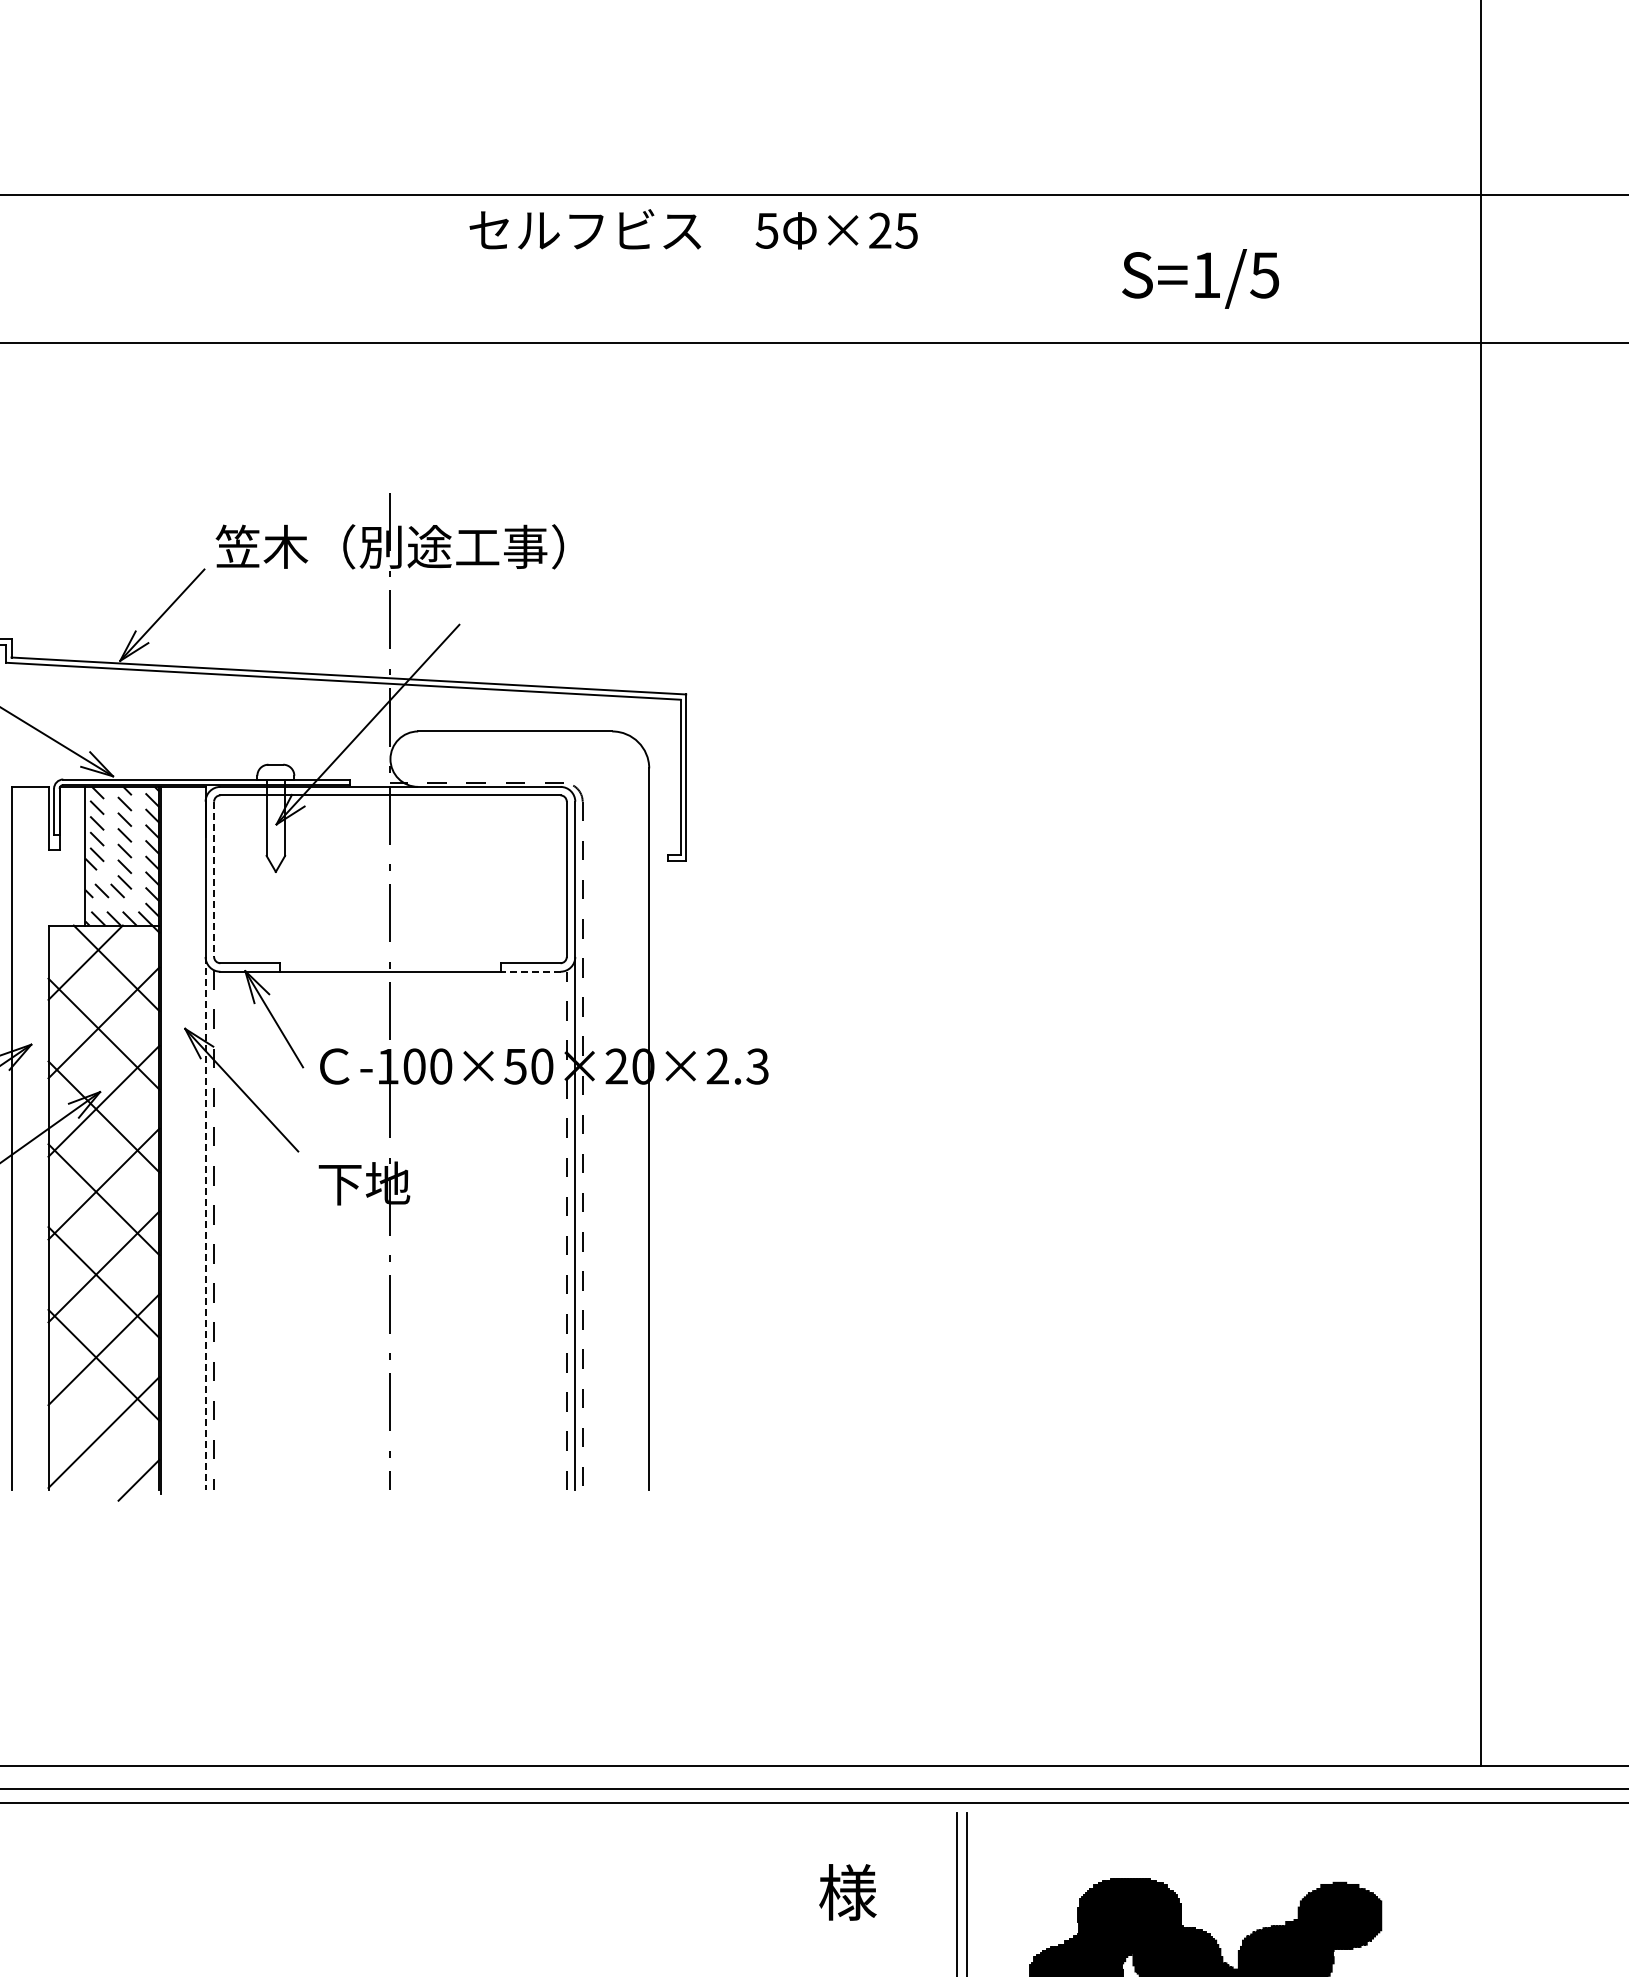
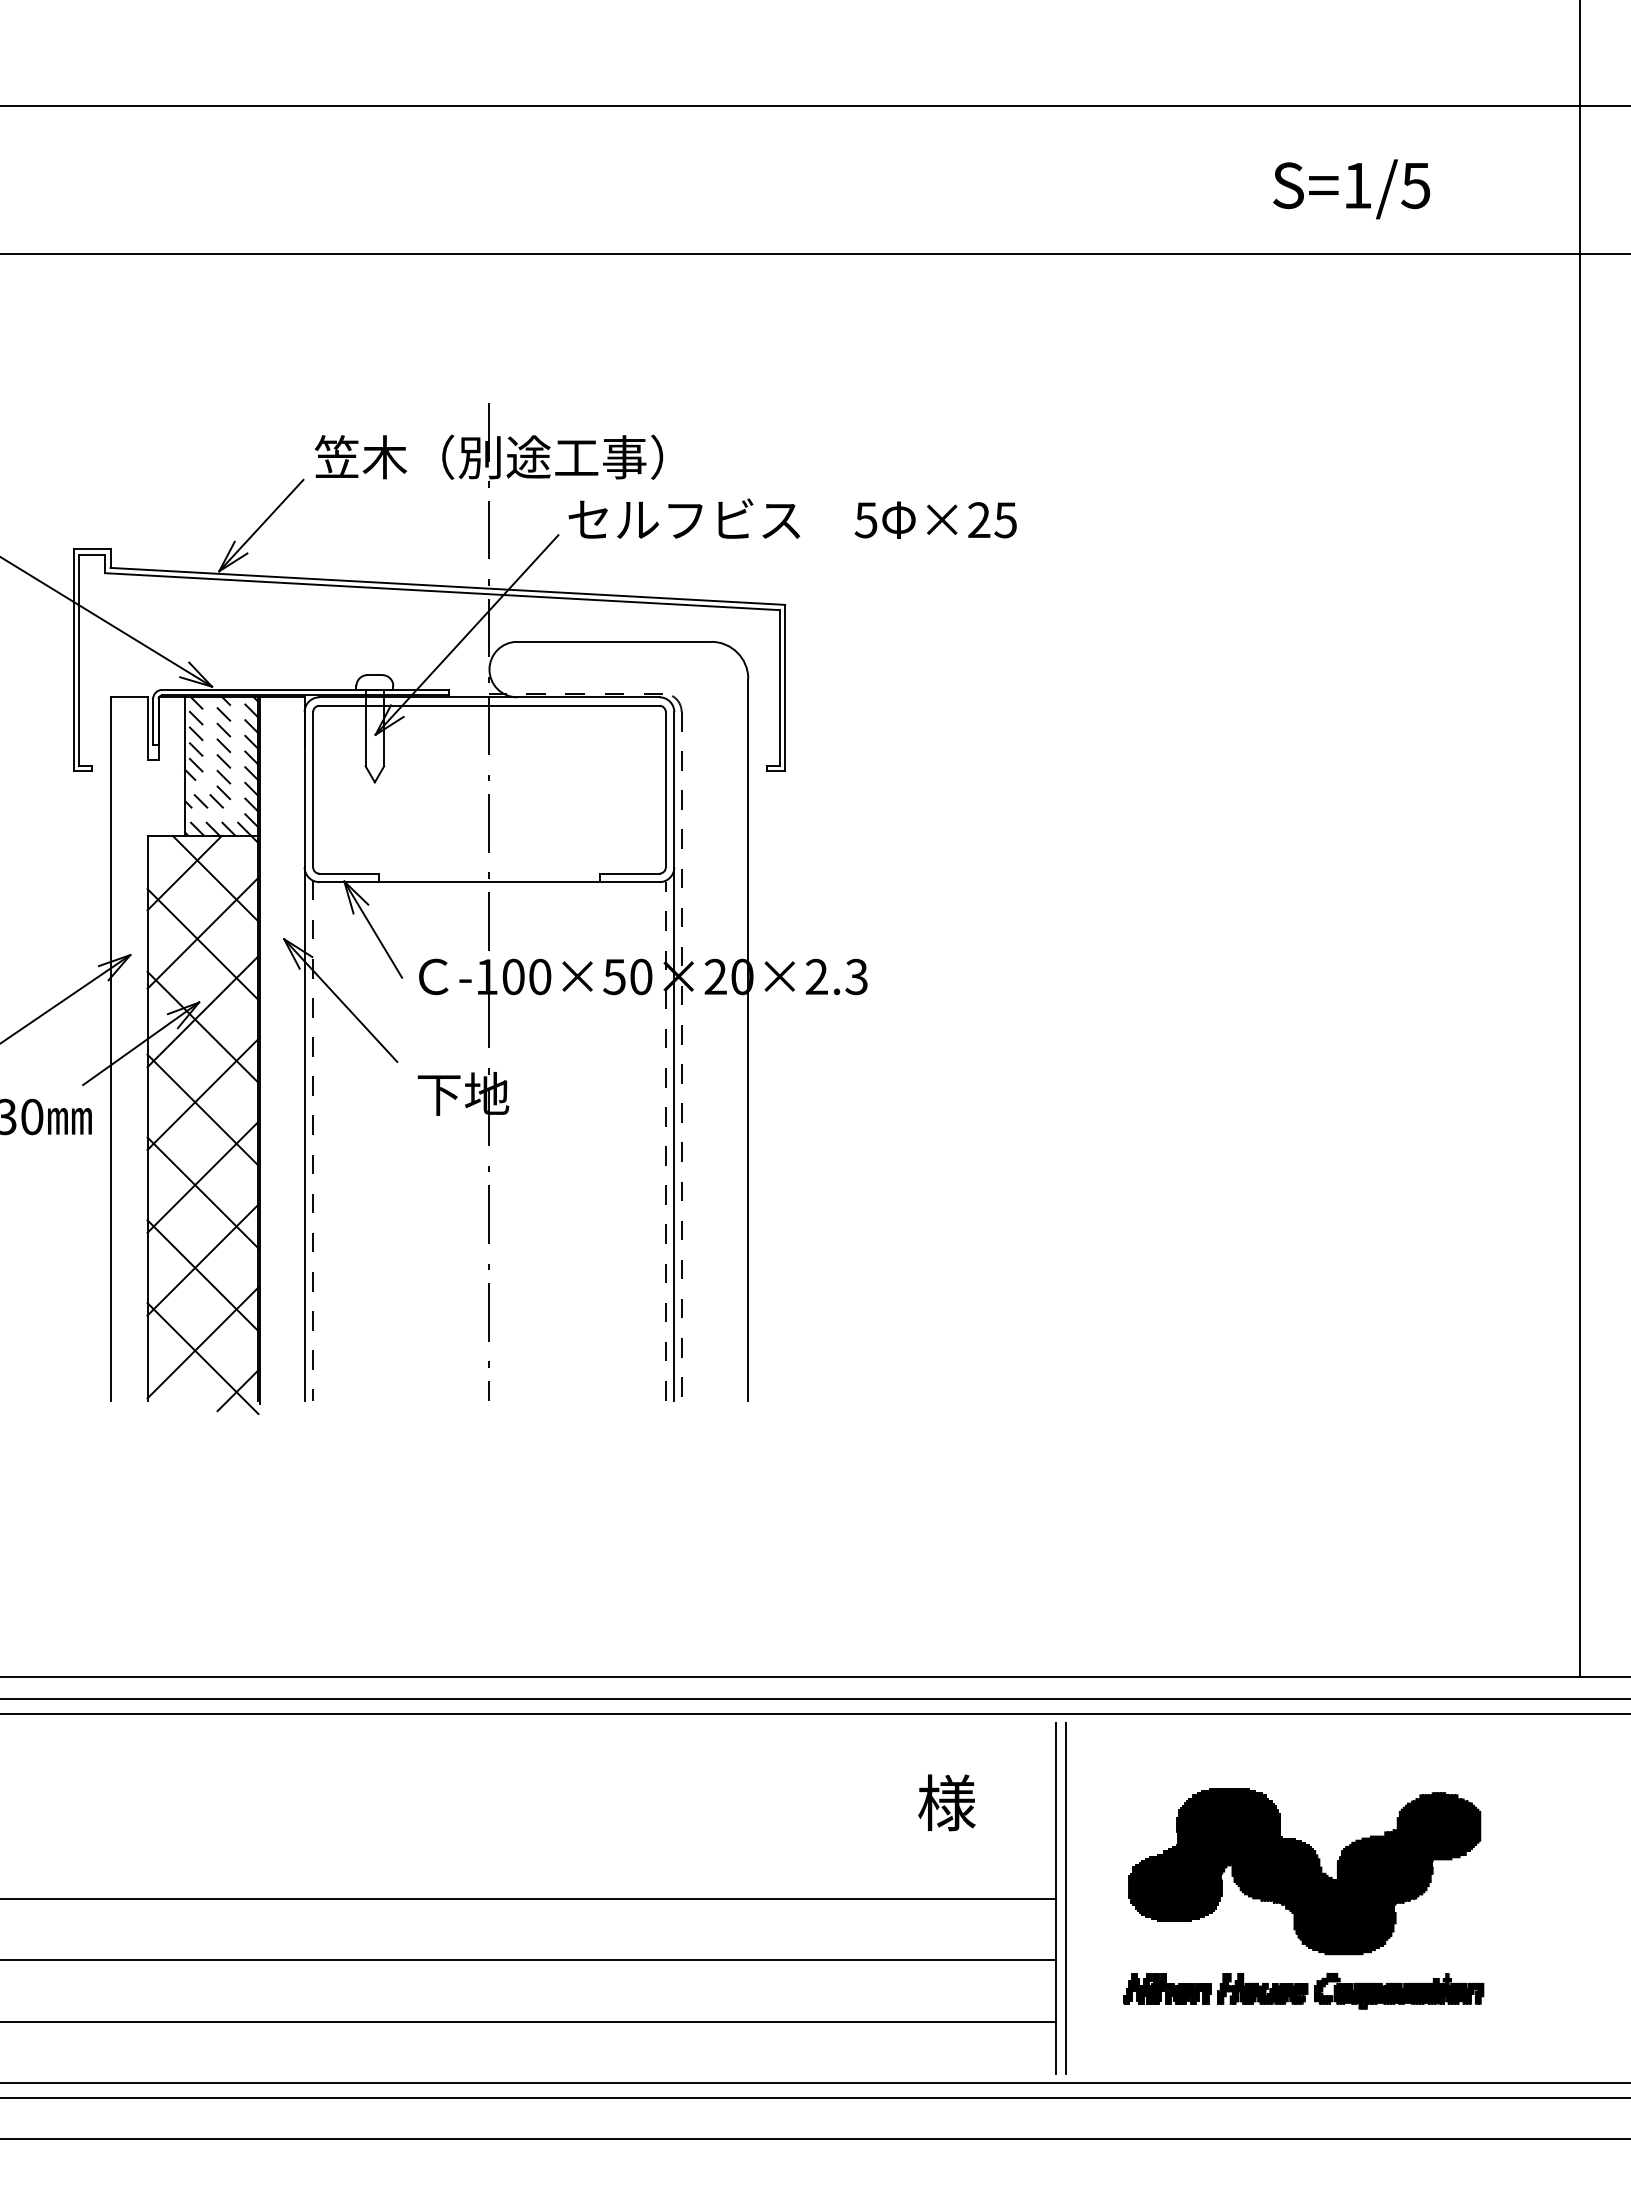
text: (693, 229) -> (792, 518), moved
text: (1200, 279) -> (1351, 189), moved
line: (214, 879) -> (313, 789), dashed -> solid
line: (530, 972) -> (629, 882), dashed -> solid
line: (205, 1223) -> (304, 1133), dashed -> solid
line: (103, 1448) -> (202, 1358), added

